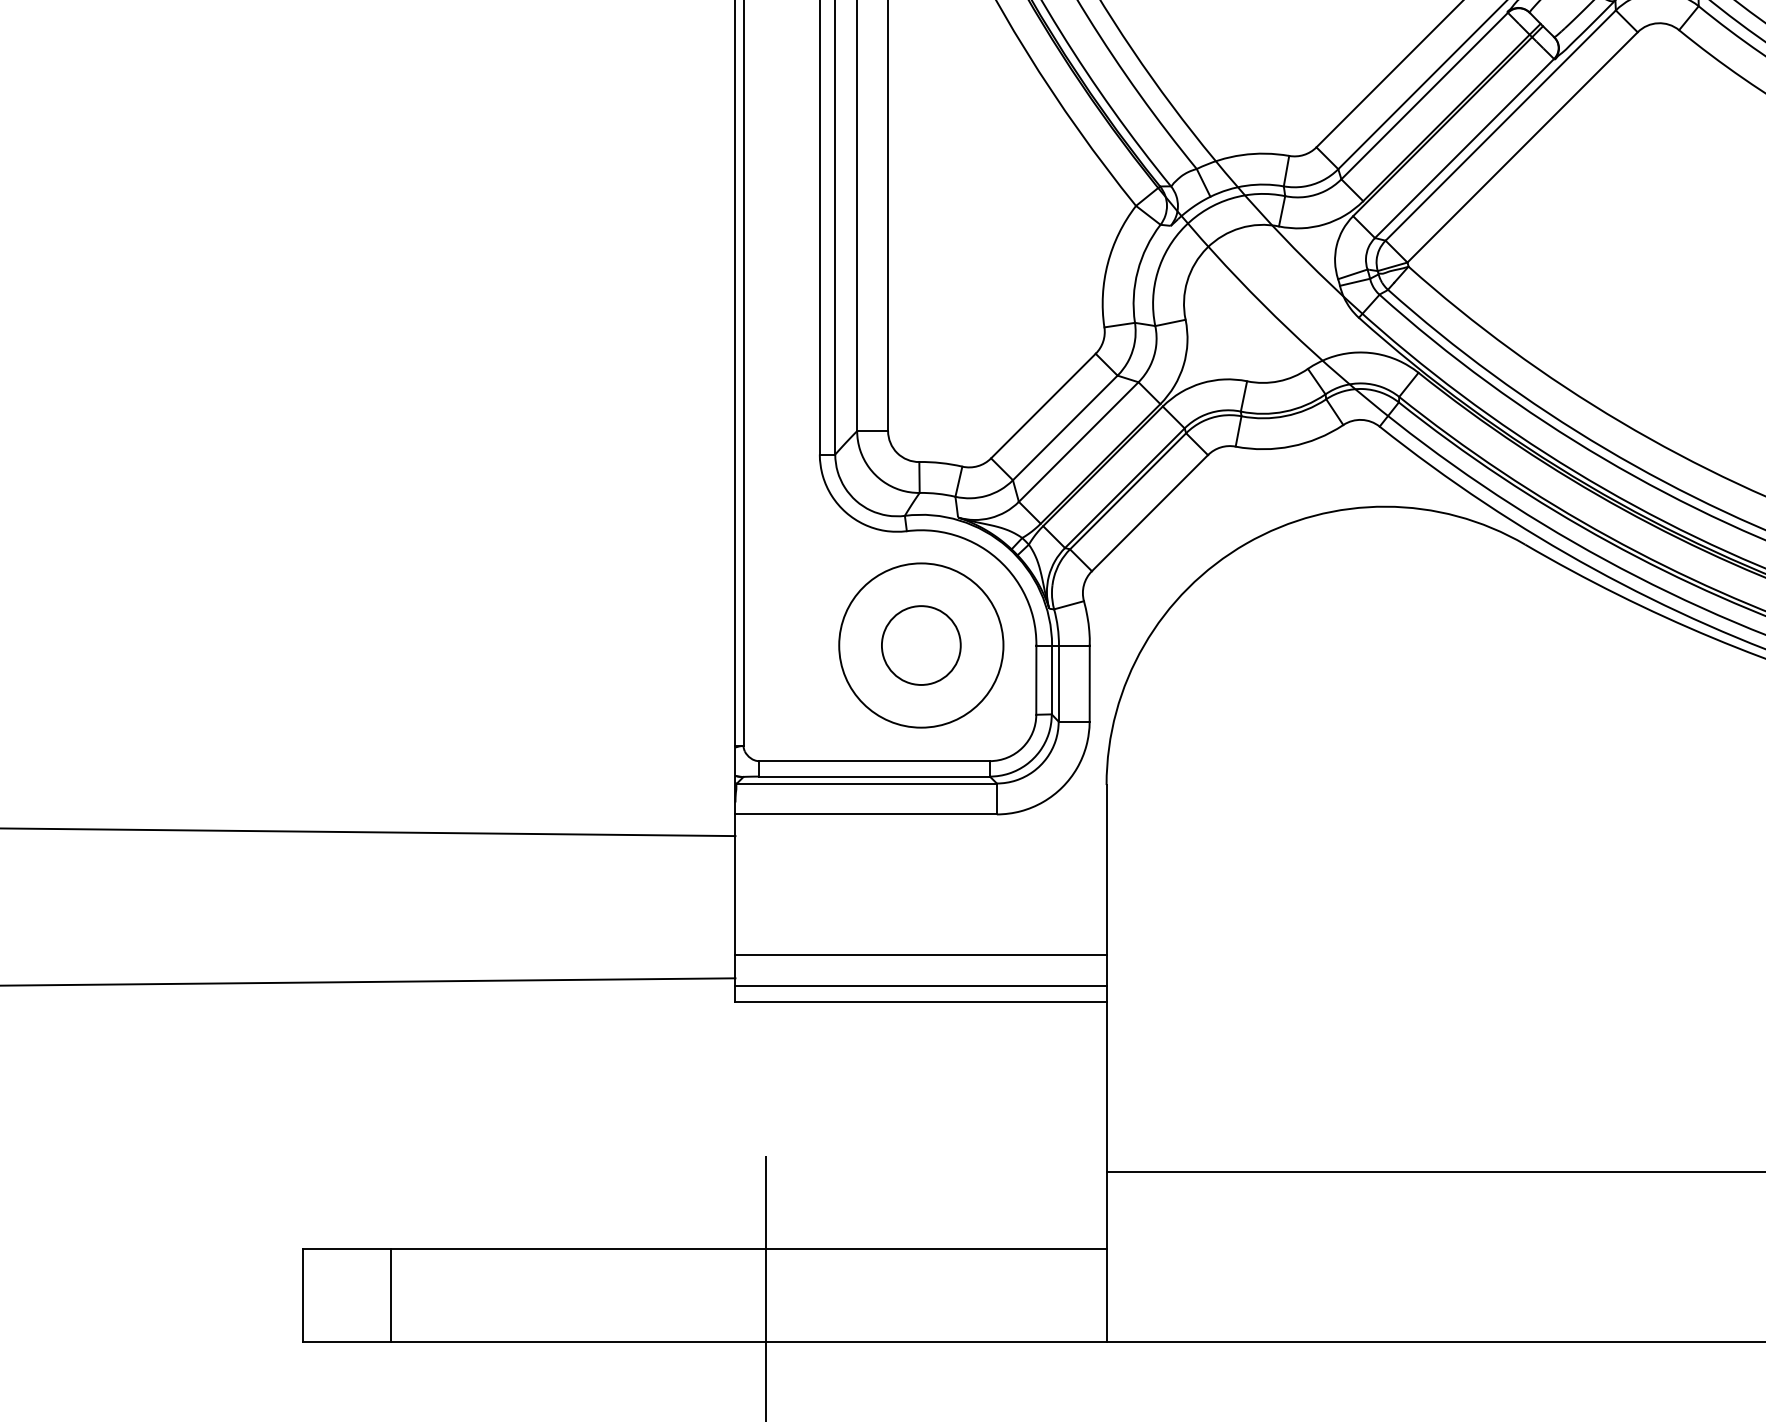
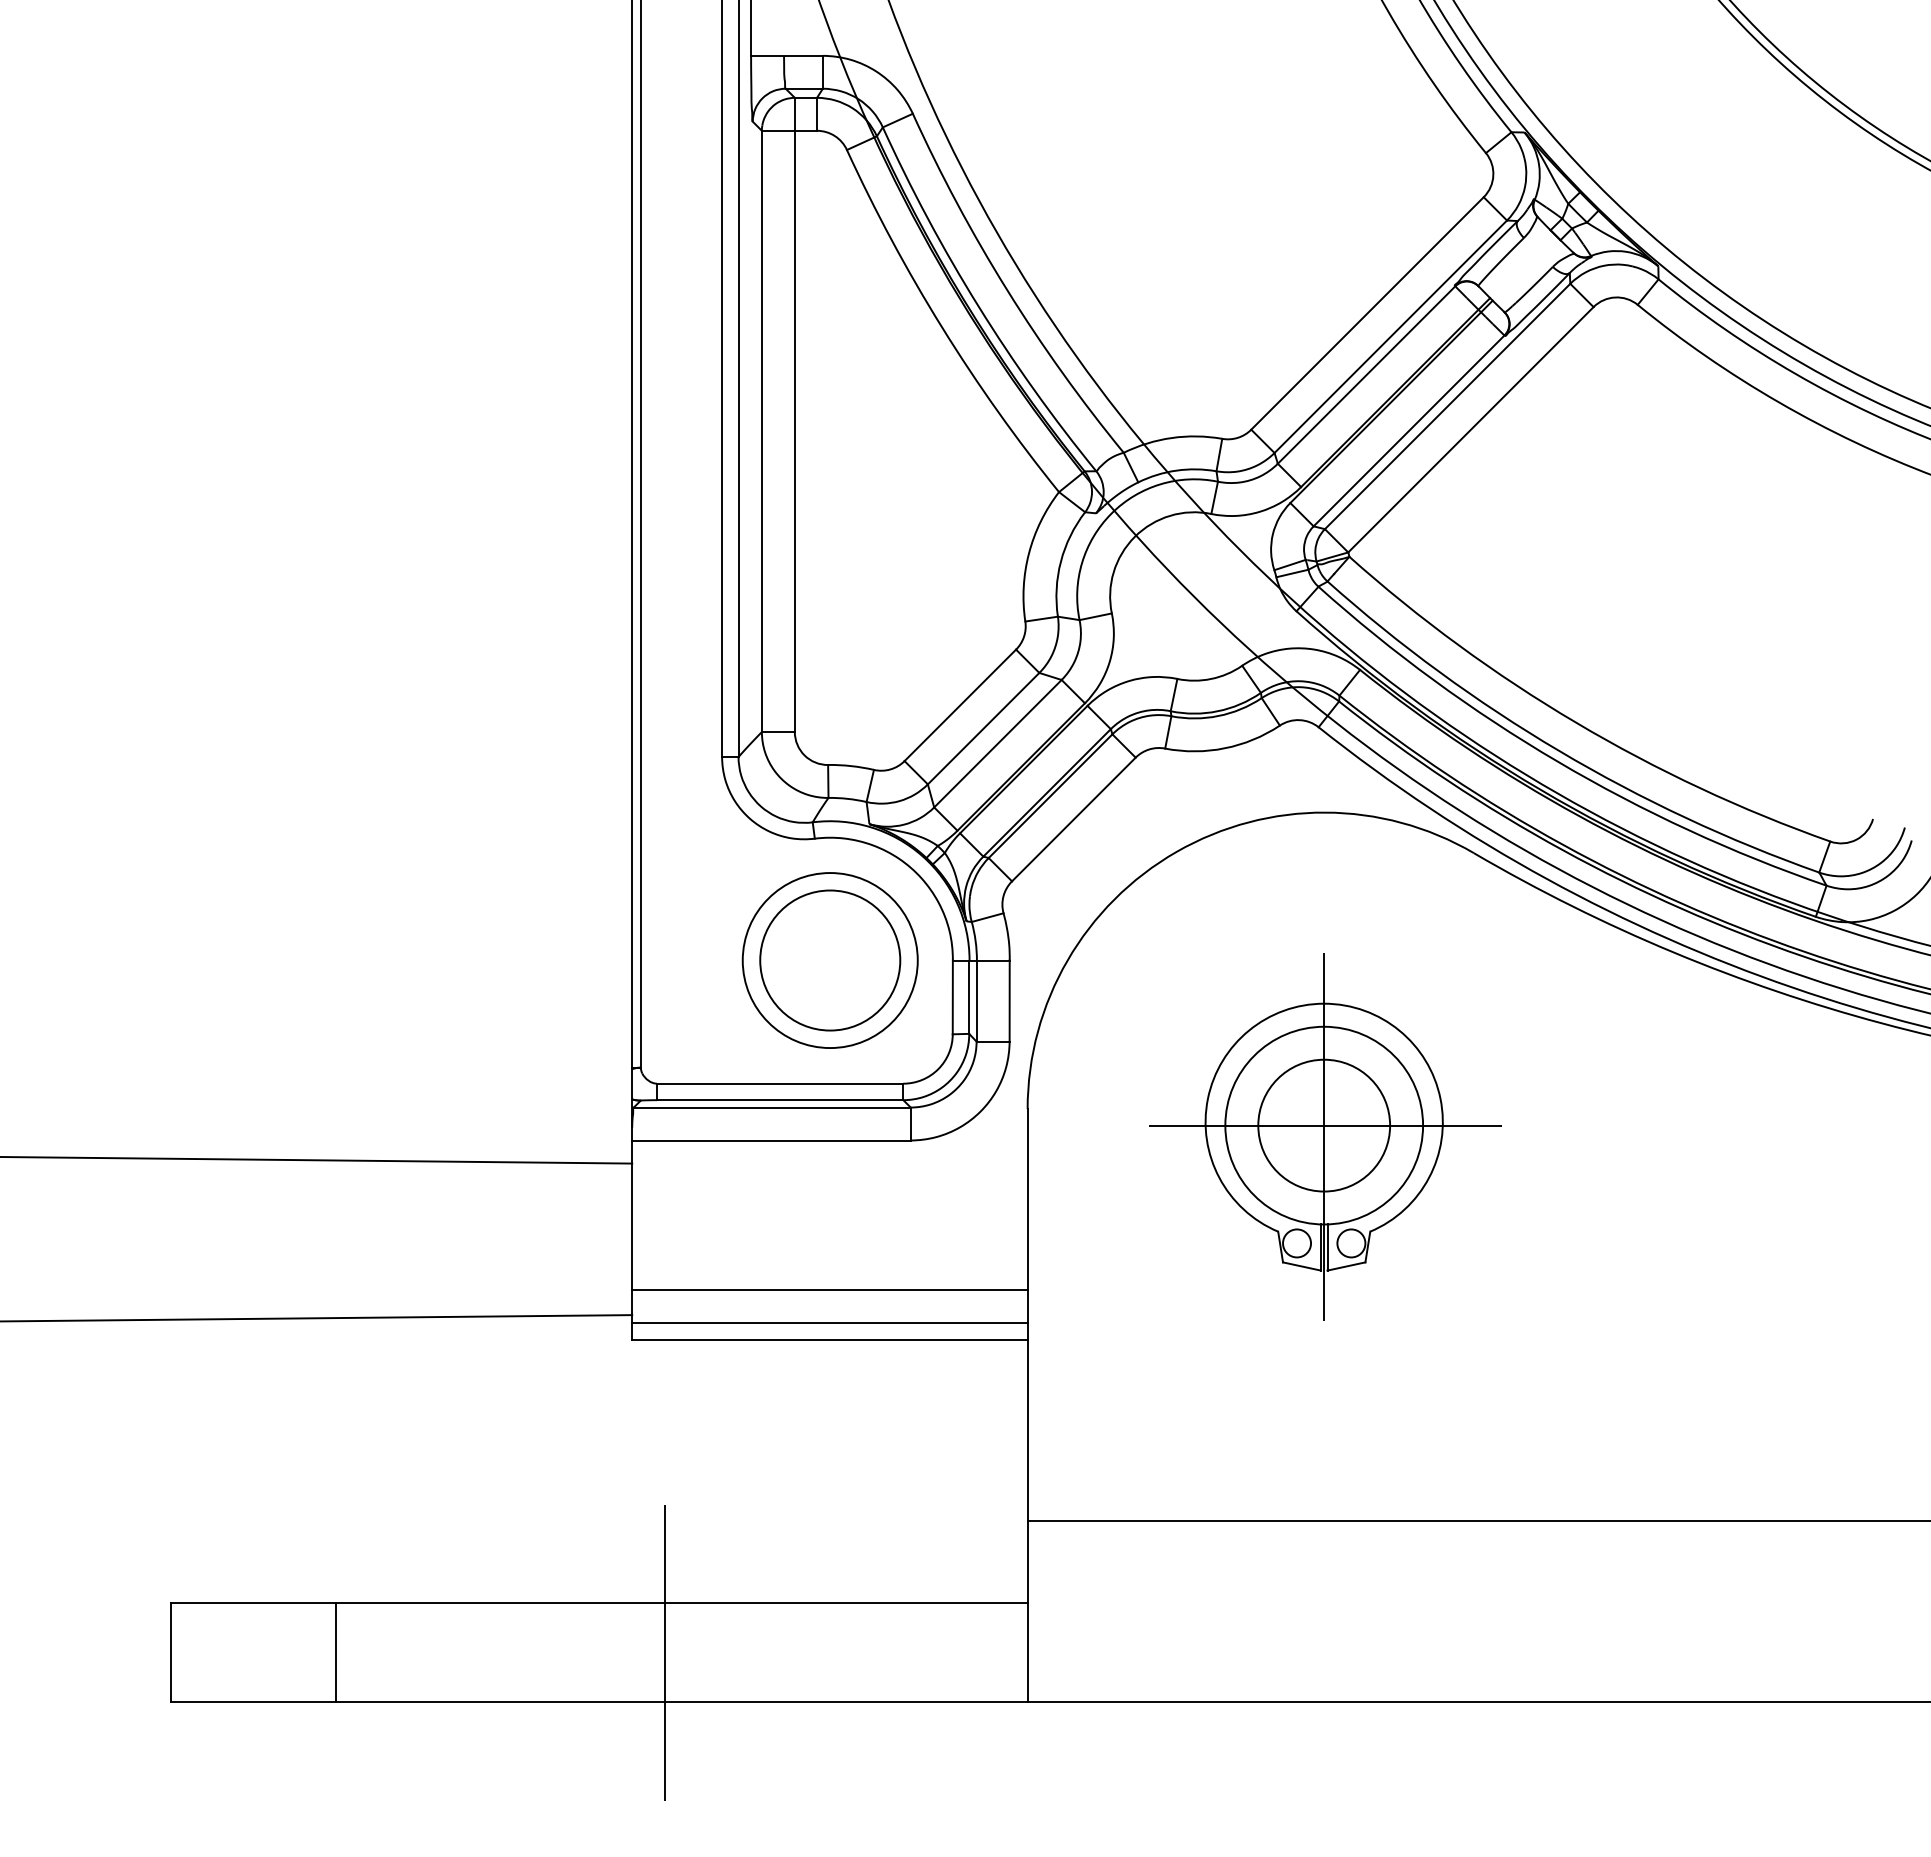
circle: (921, 645) -> (830, 960), size x1.67
part: (1386, 810) -> (1325, 1136), added
line: (391, 1294) -> (335, 1652), moved

